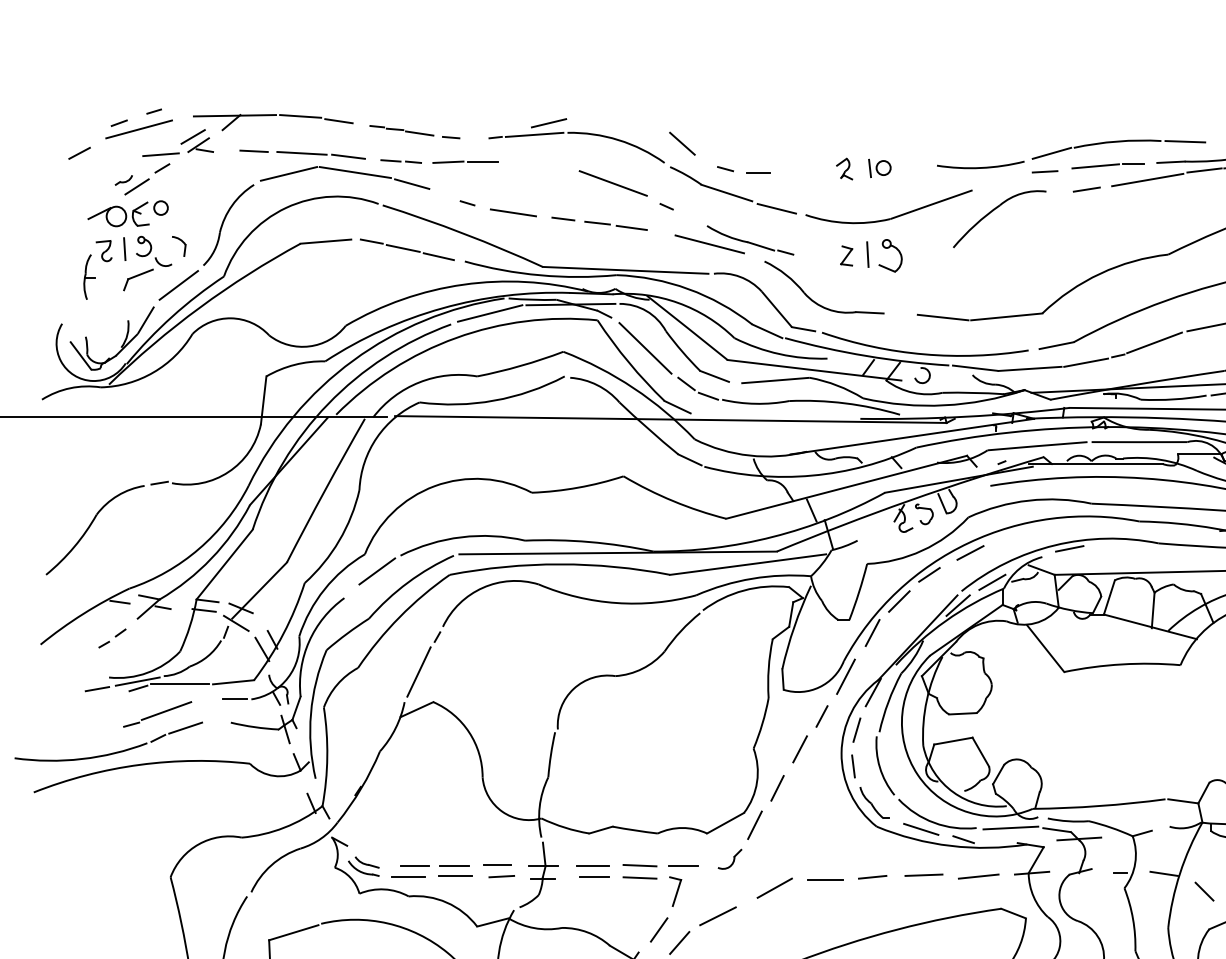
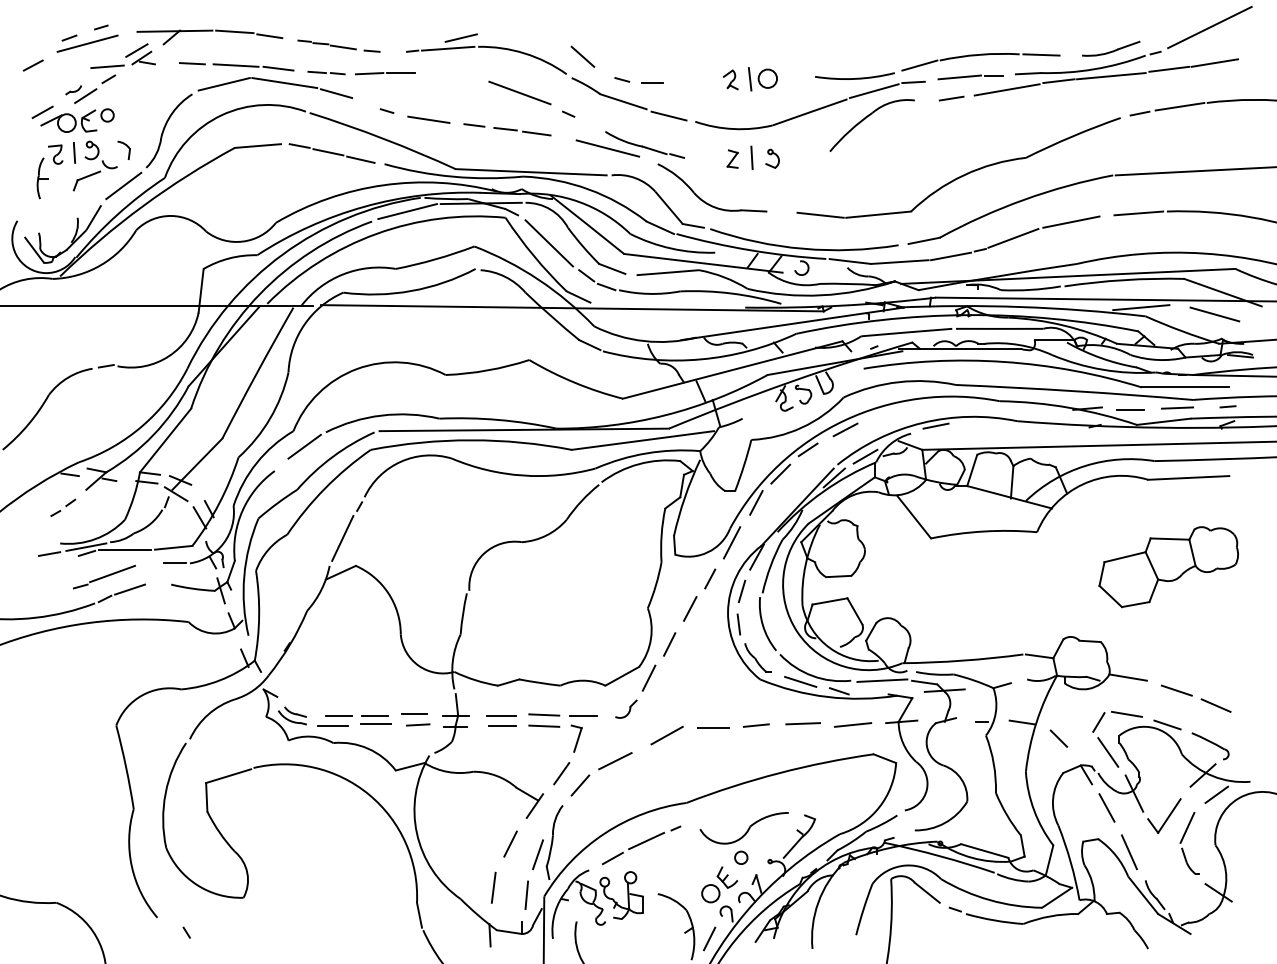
part: (879, 168) -> (762, 79), size x1.43
line: (1001, 181) -> (873, 91), added
line: (89, 203) -> (42, 111), added
part: (890, 255) -> (772, 158), size x0.62

